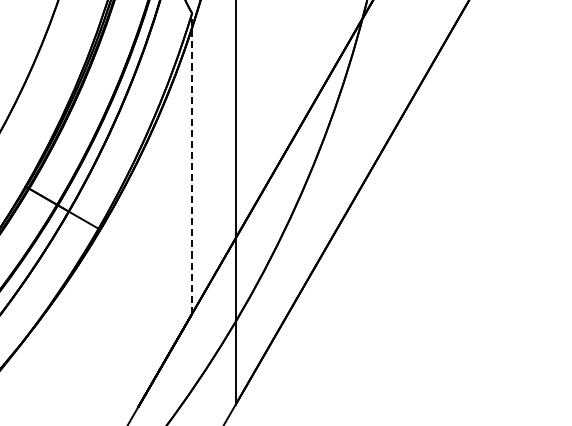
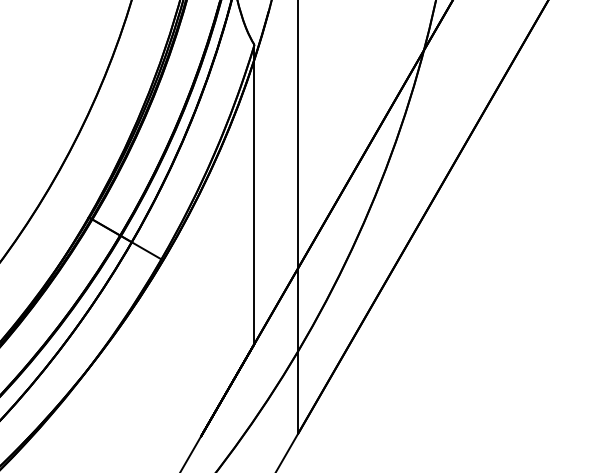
line: (192, 163) -> (254, 194), dashed -> solid

